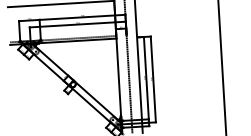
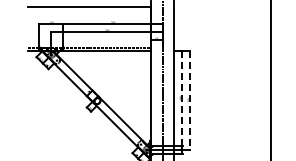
line: (146, 78) -> (182, 98), solid -> dashed
line: (153, 79) -> (190, 100), solid -> dashed

